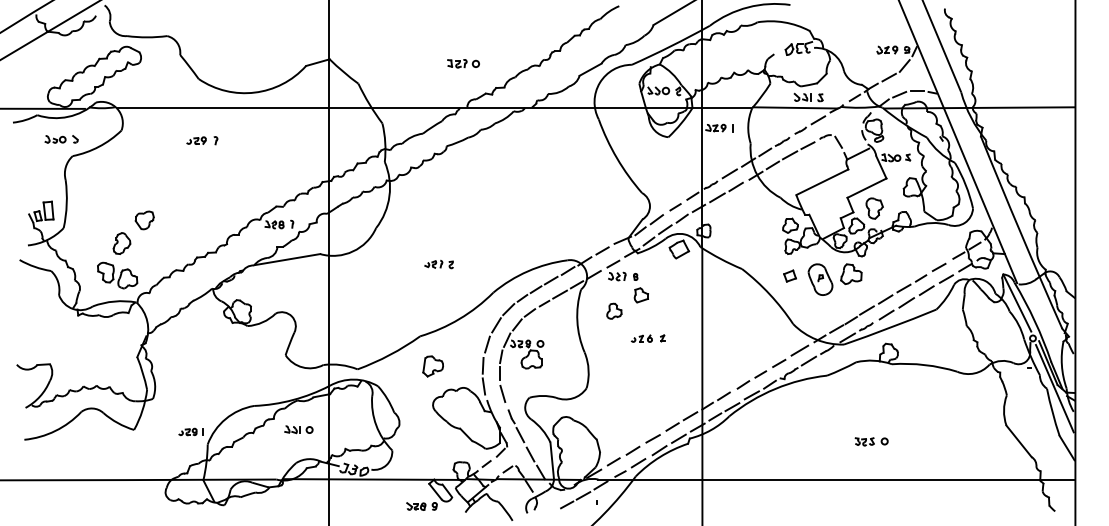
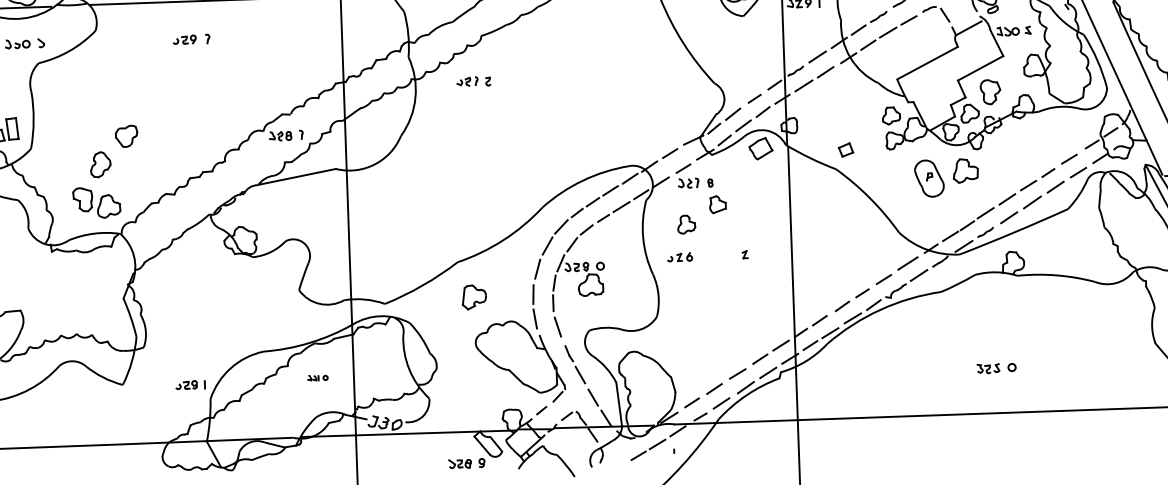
part: (438, 264) -> (473, 81), moved
part: (789, 275) -> (845, 149), moved
part: (641, 338) -> (679, 257), moved
part: (298, 429) -> (317, 377), size x0.6

